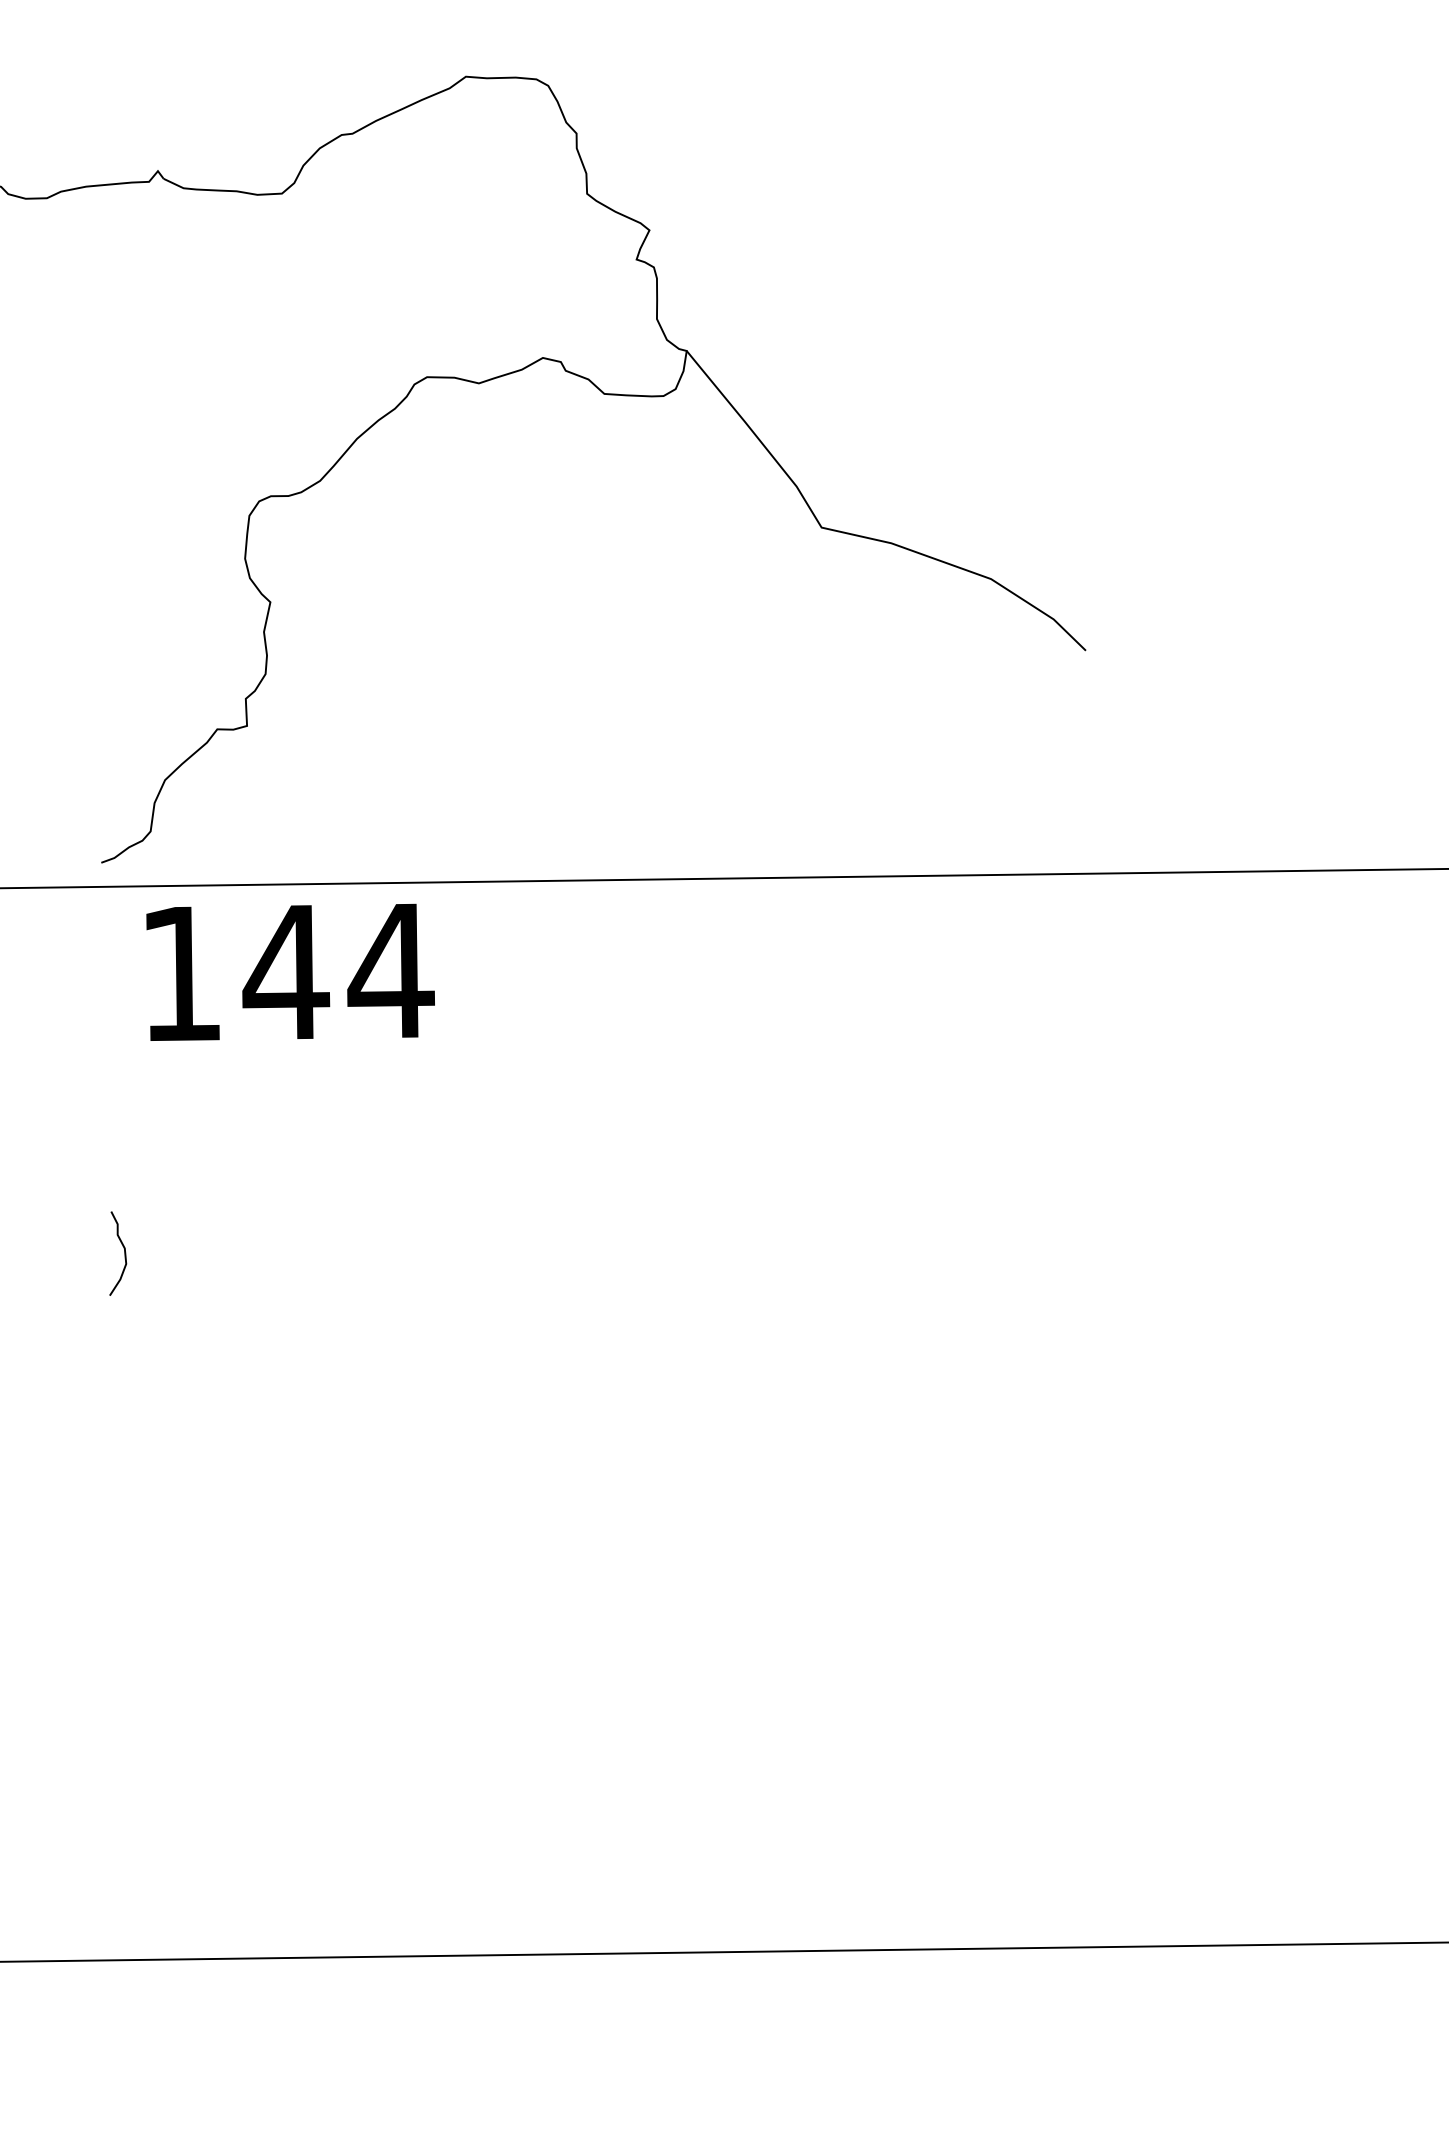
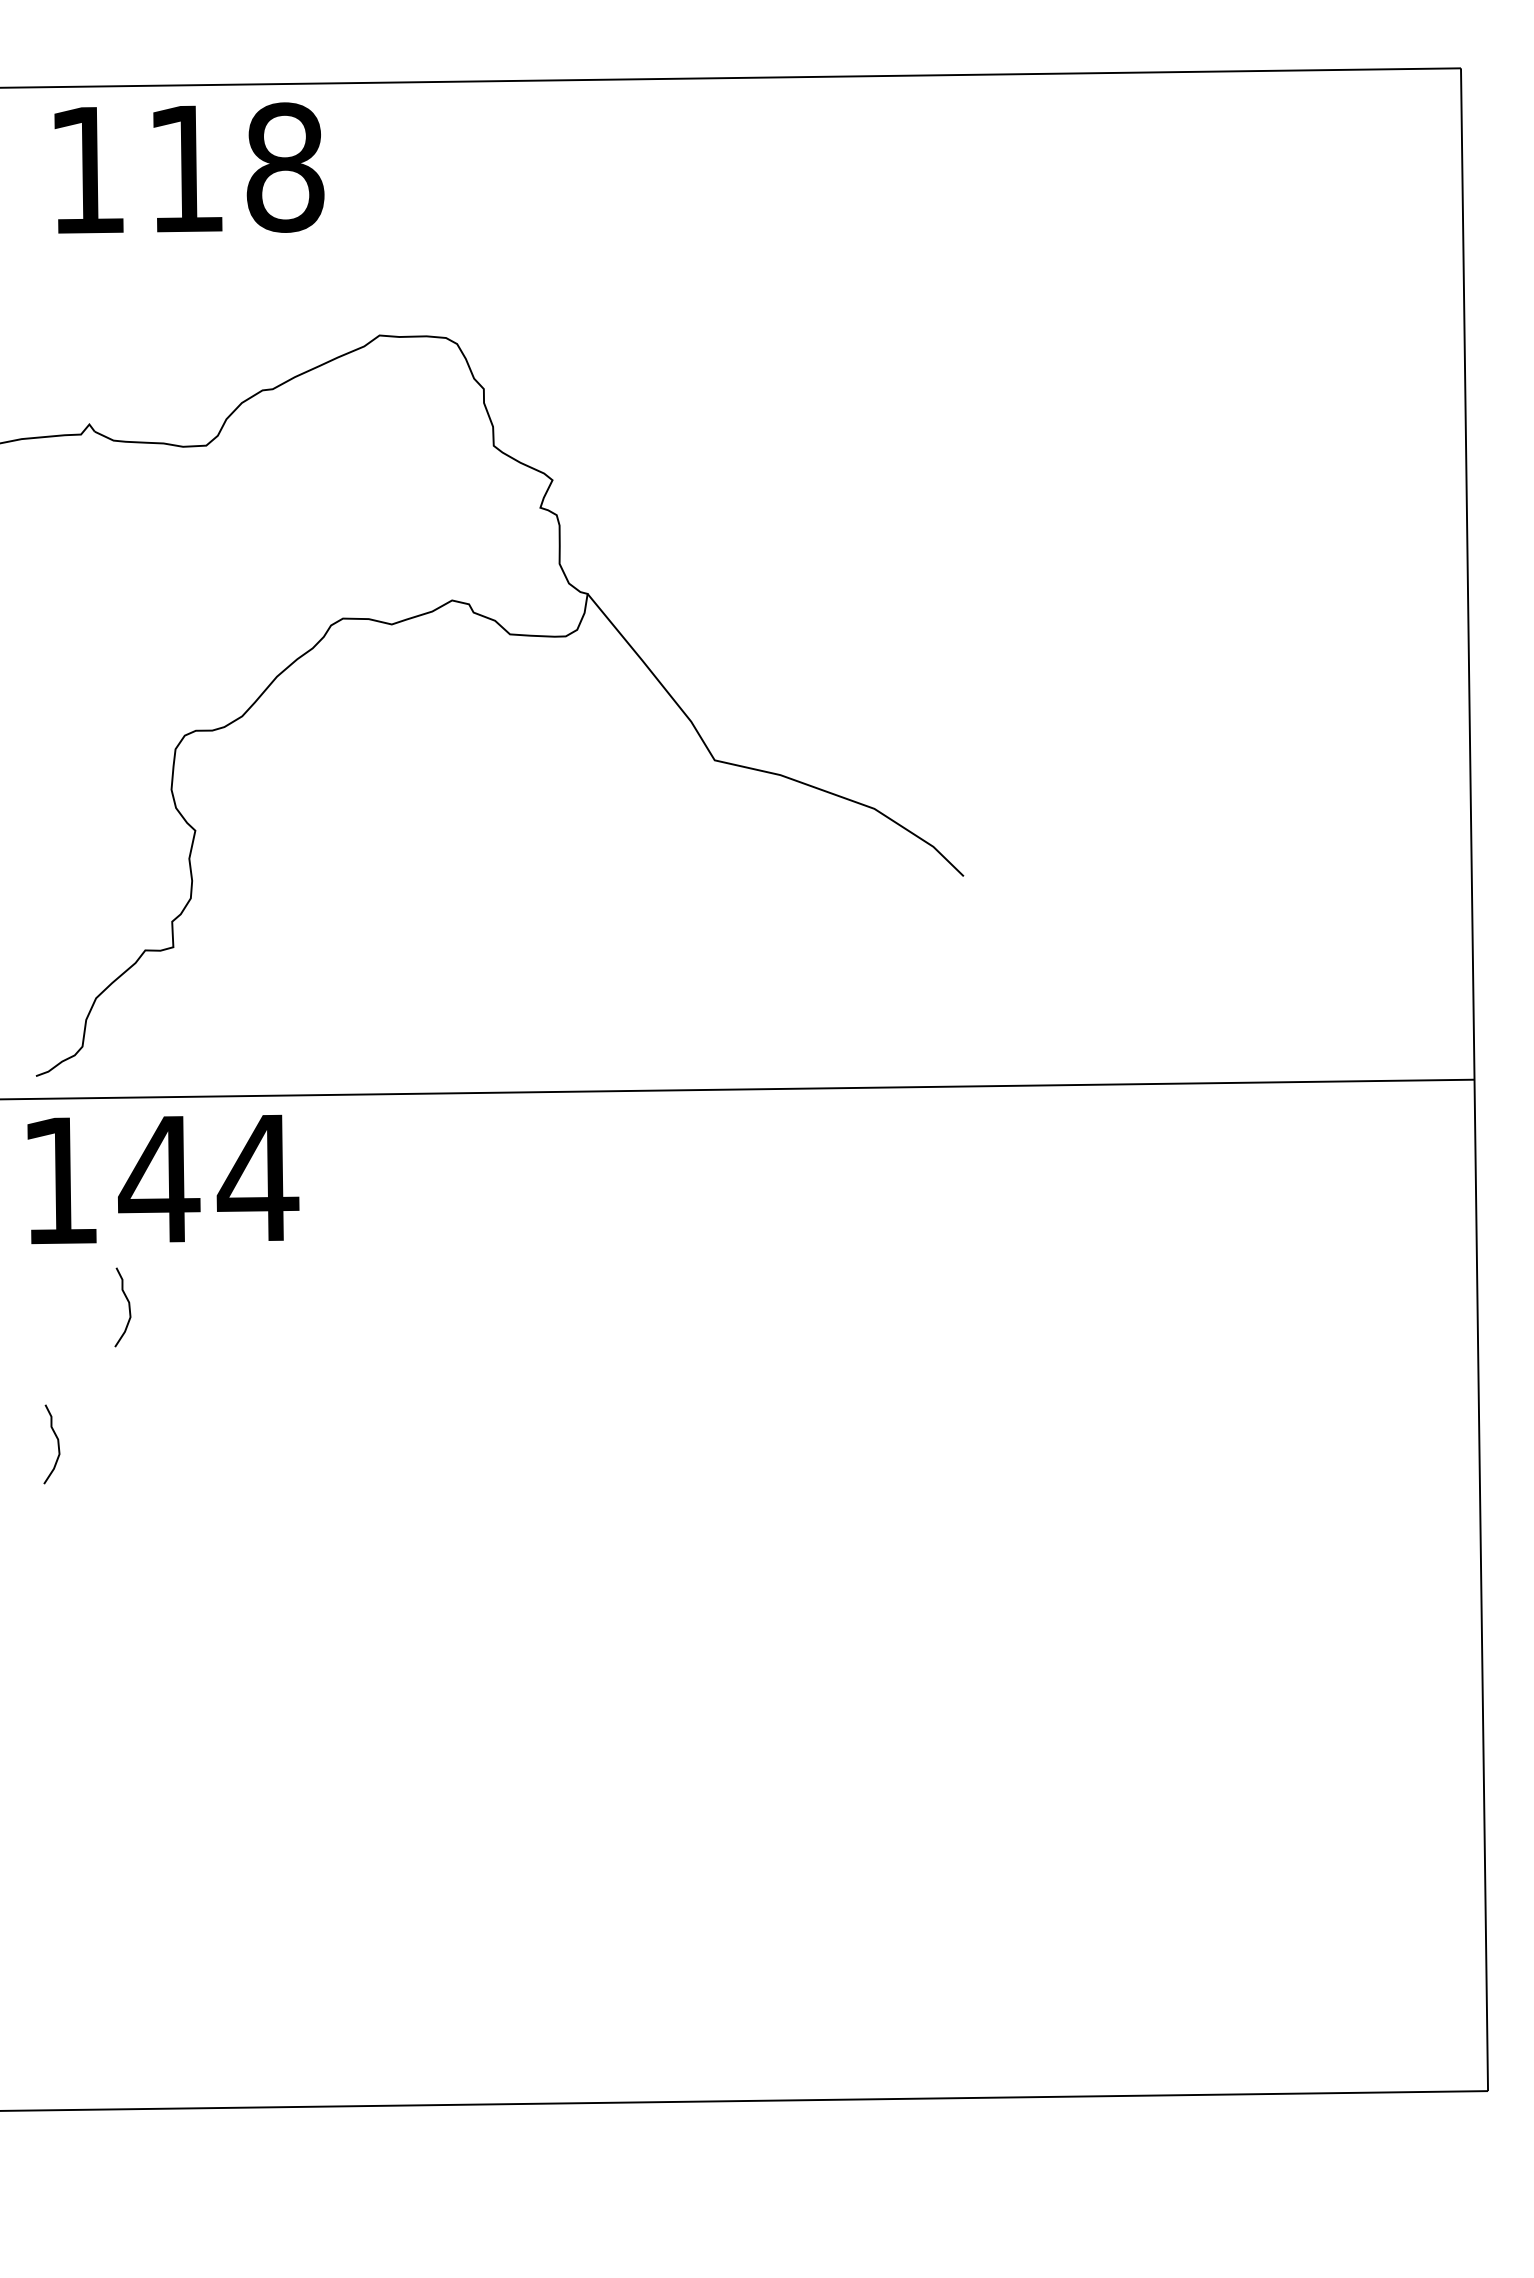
text: (290, 972) -> (163, 1179), moved
curve: (199, 1108) -> (128, 1307), added

